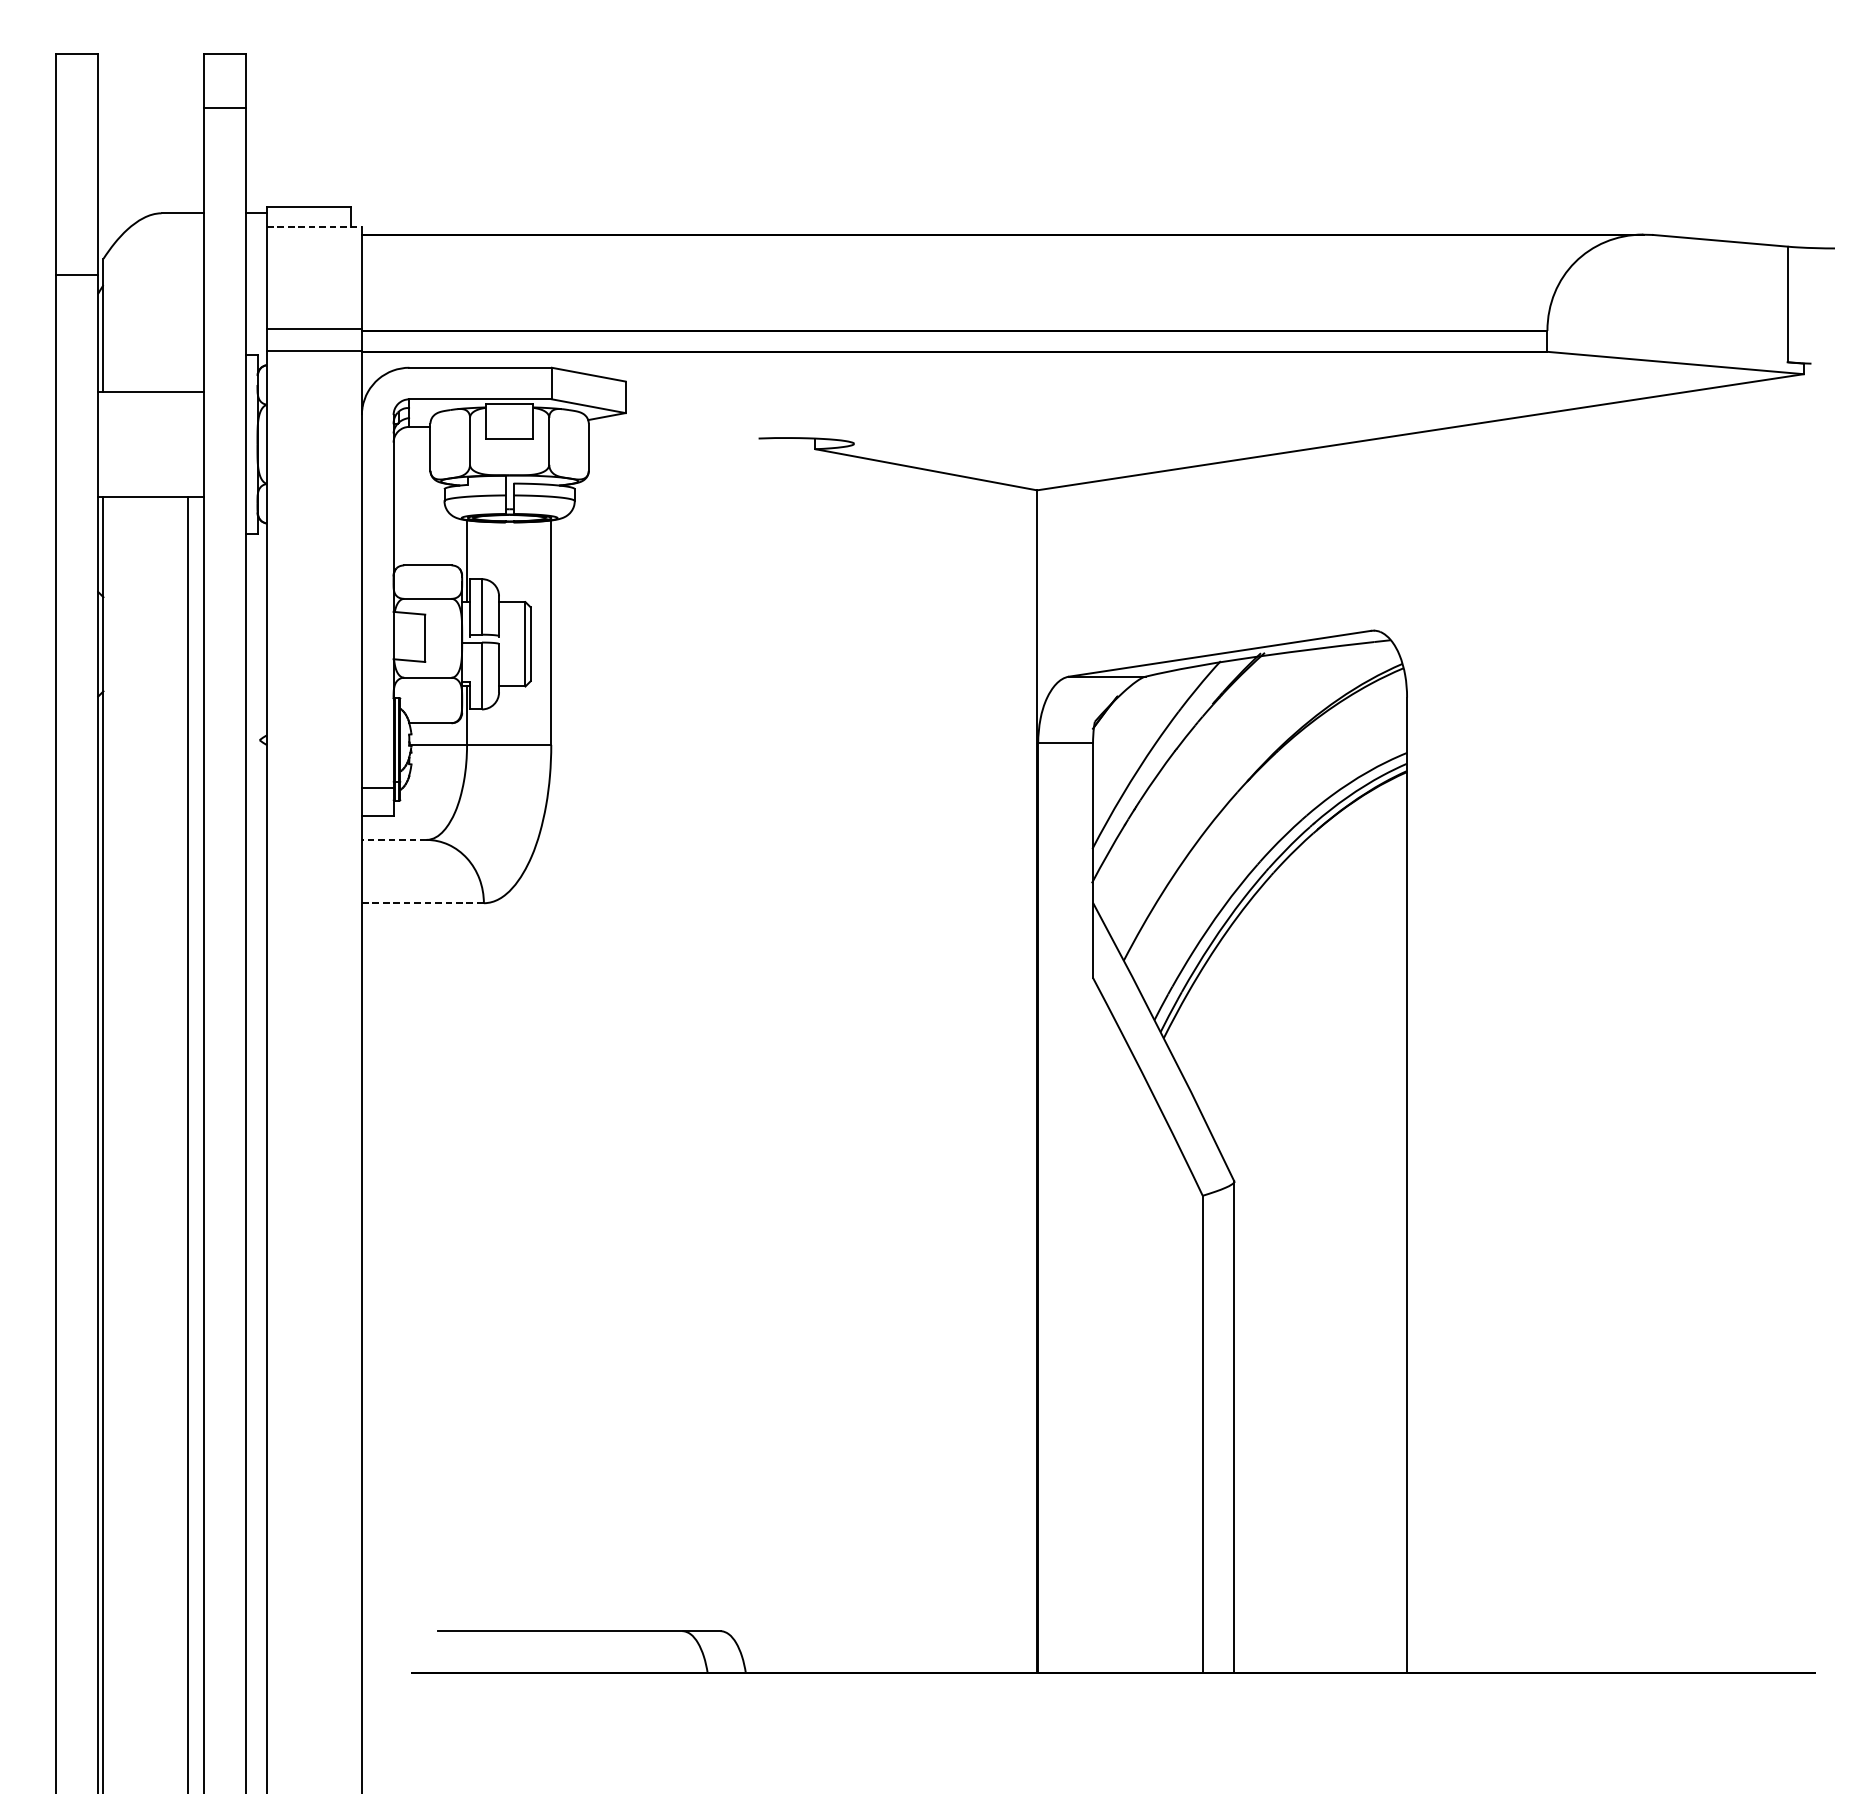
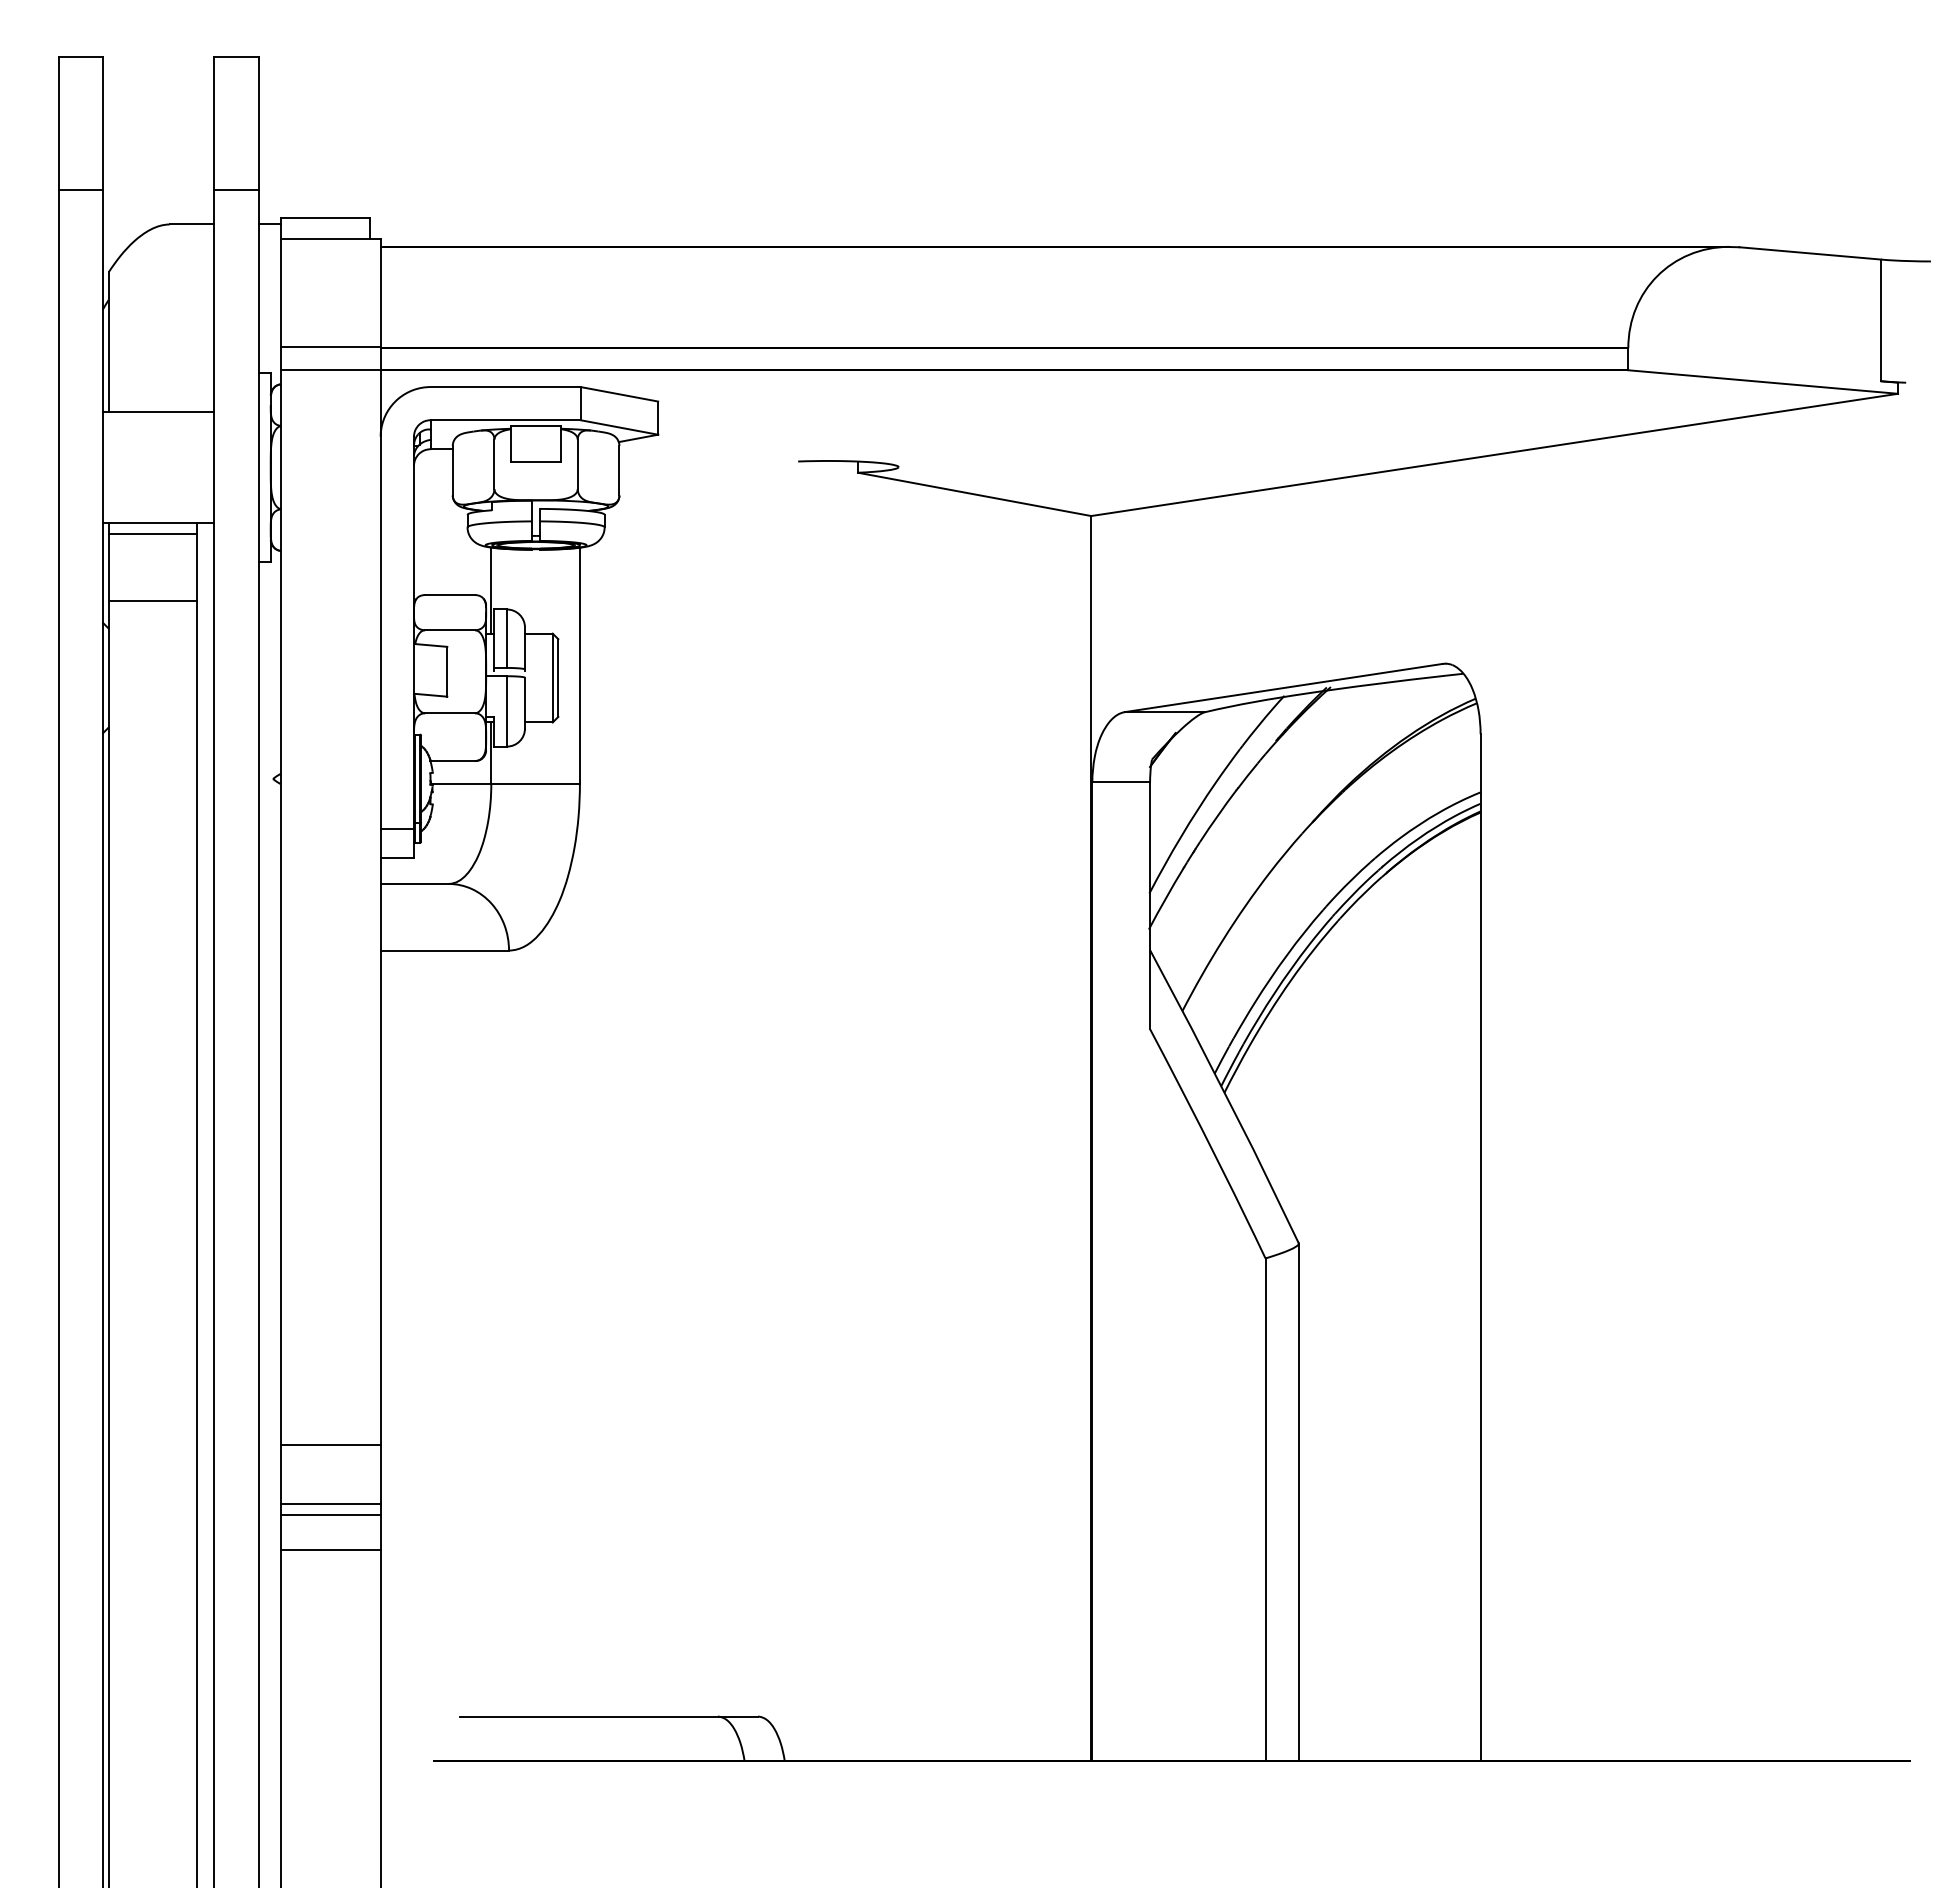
line: (224, 108) -> (236, 190), moved
line: (314, 227) -> (330, 239), dashed -> solid
line: (76, 275) -> (80, 190), moved
line: (145, 507) -> (152, 534), added
line: (145, 570) -> (152, 600), added
line: (394, 839) -> (414, 883), dashed -> solid
line: (423, 903) -> (445, 950), dashed -> solid
line: (314, 1372) -> (330, 1444), added
line: (314, 1428) -> (330, 1503), added
line: (314, 1439) -> (330, 1514), added
line: (314, 1472) -> (330, 1549), added

